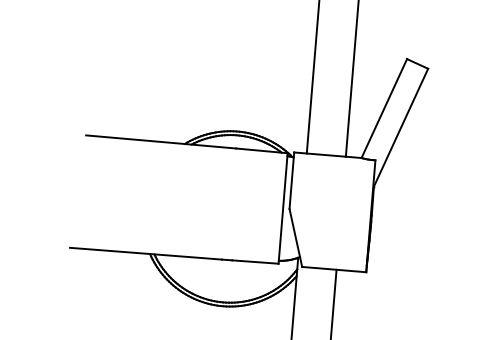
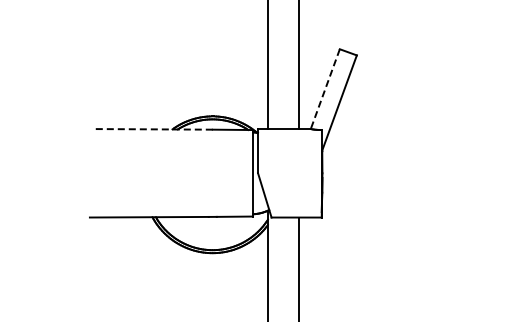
line: (384, 109) -> (325, 89), solid -> dashed
line: (161, 142) -> (154, 129), solid -> dashed

